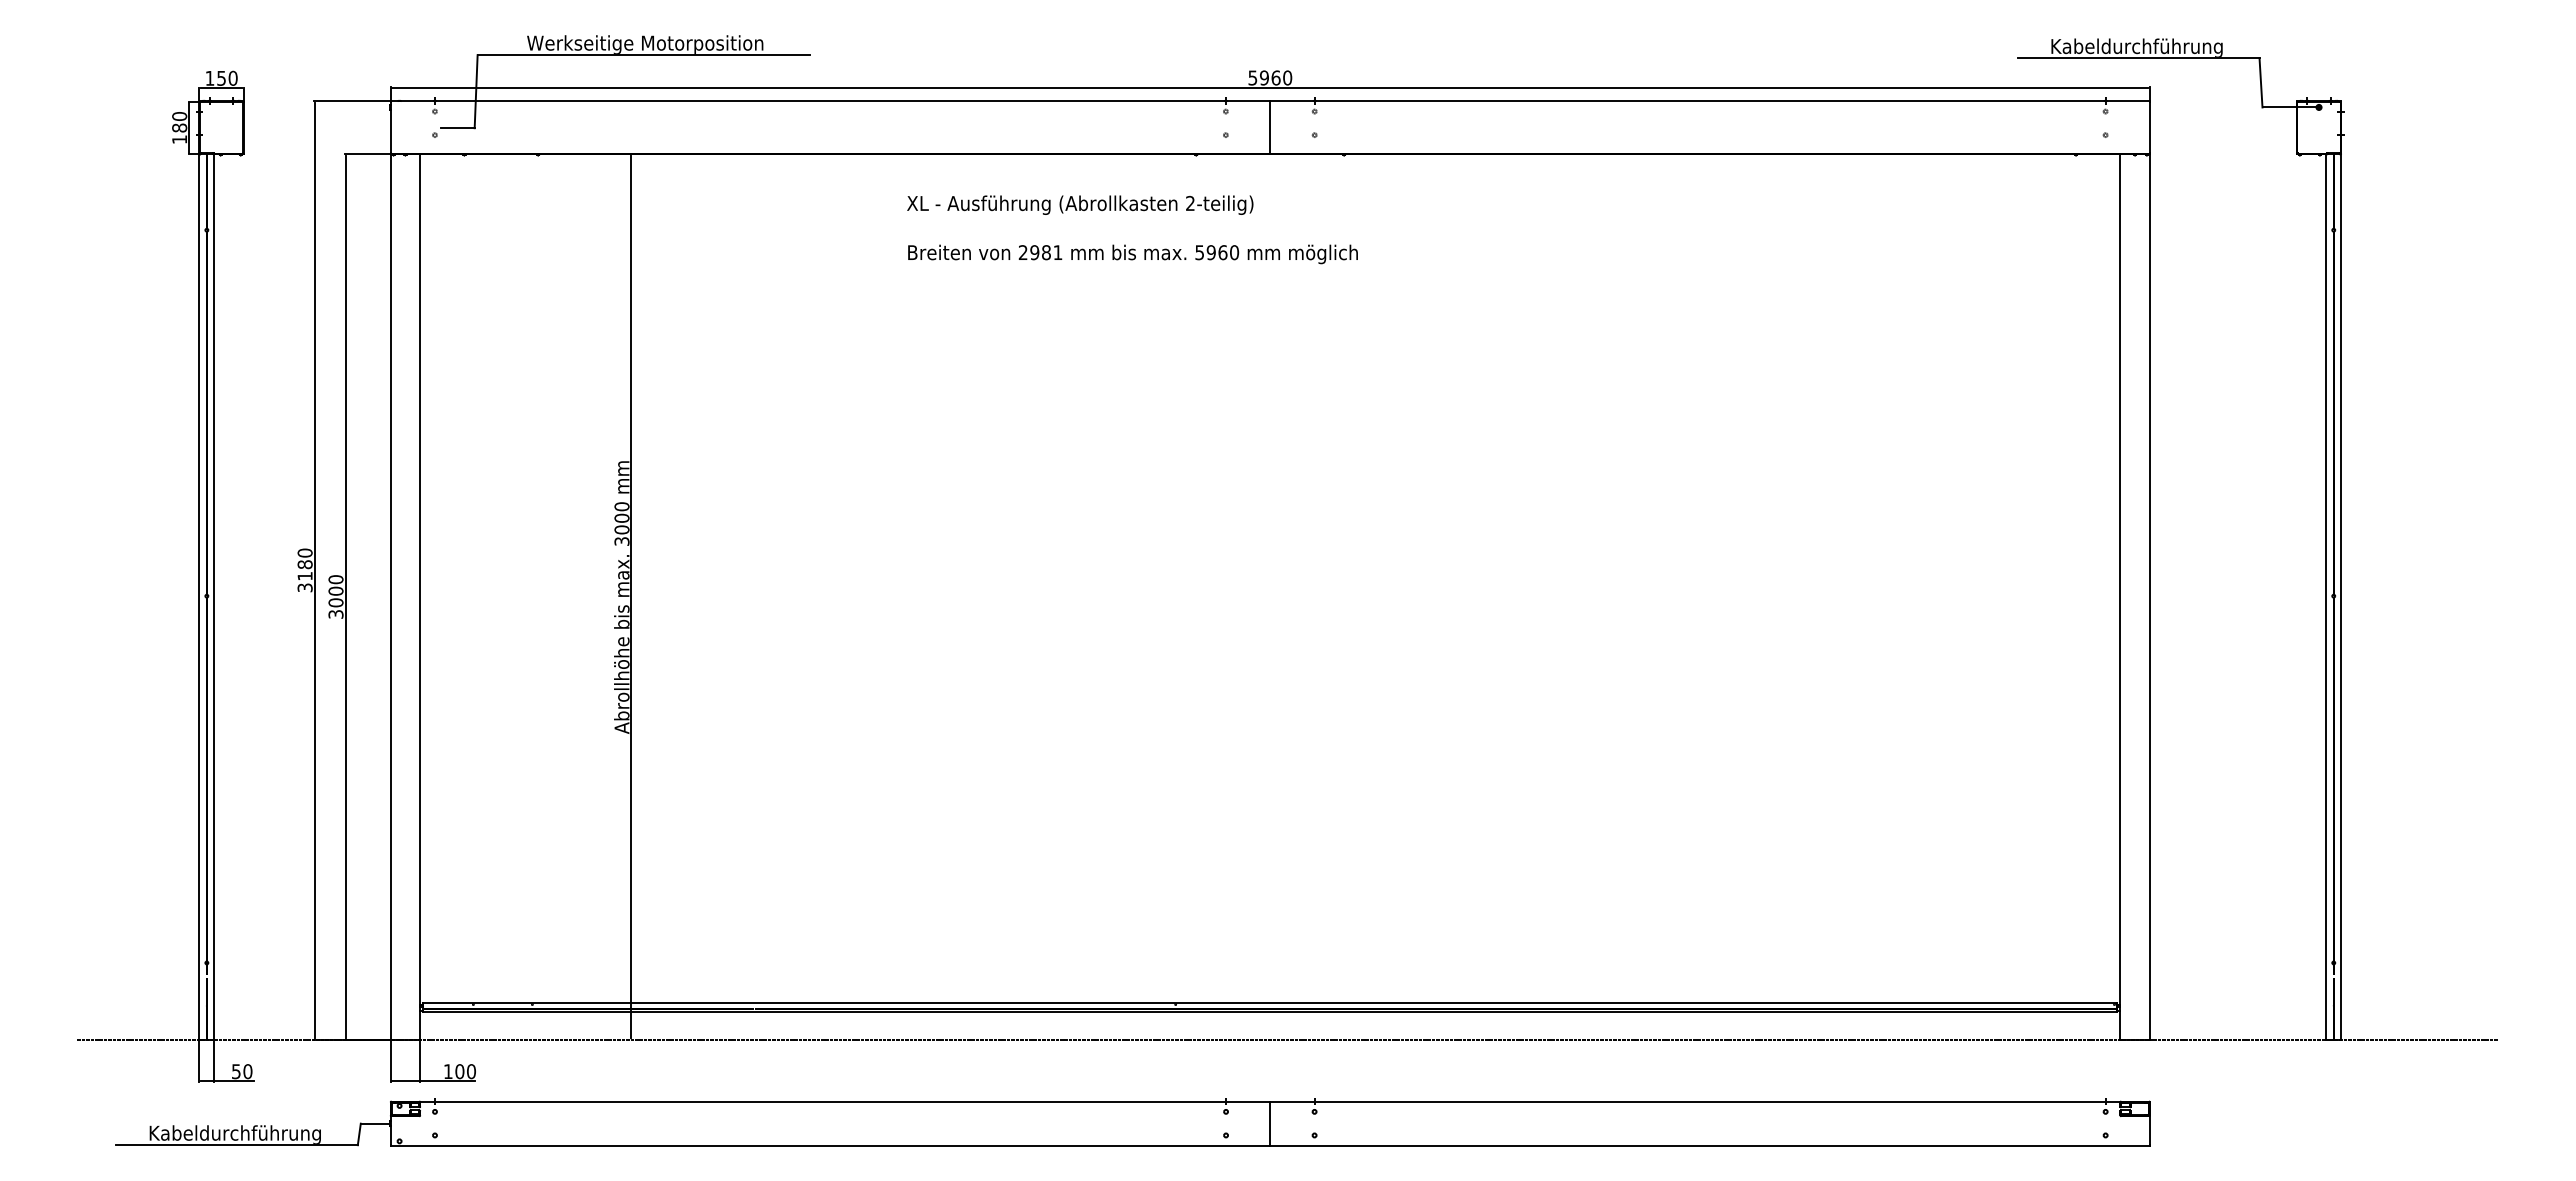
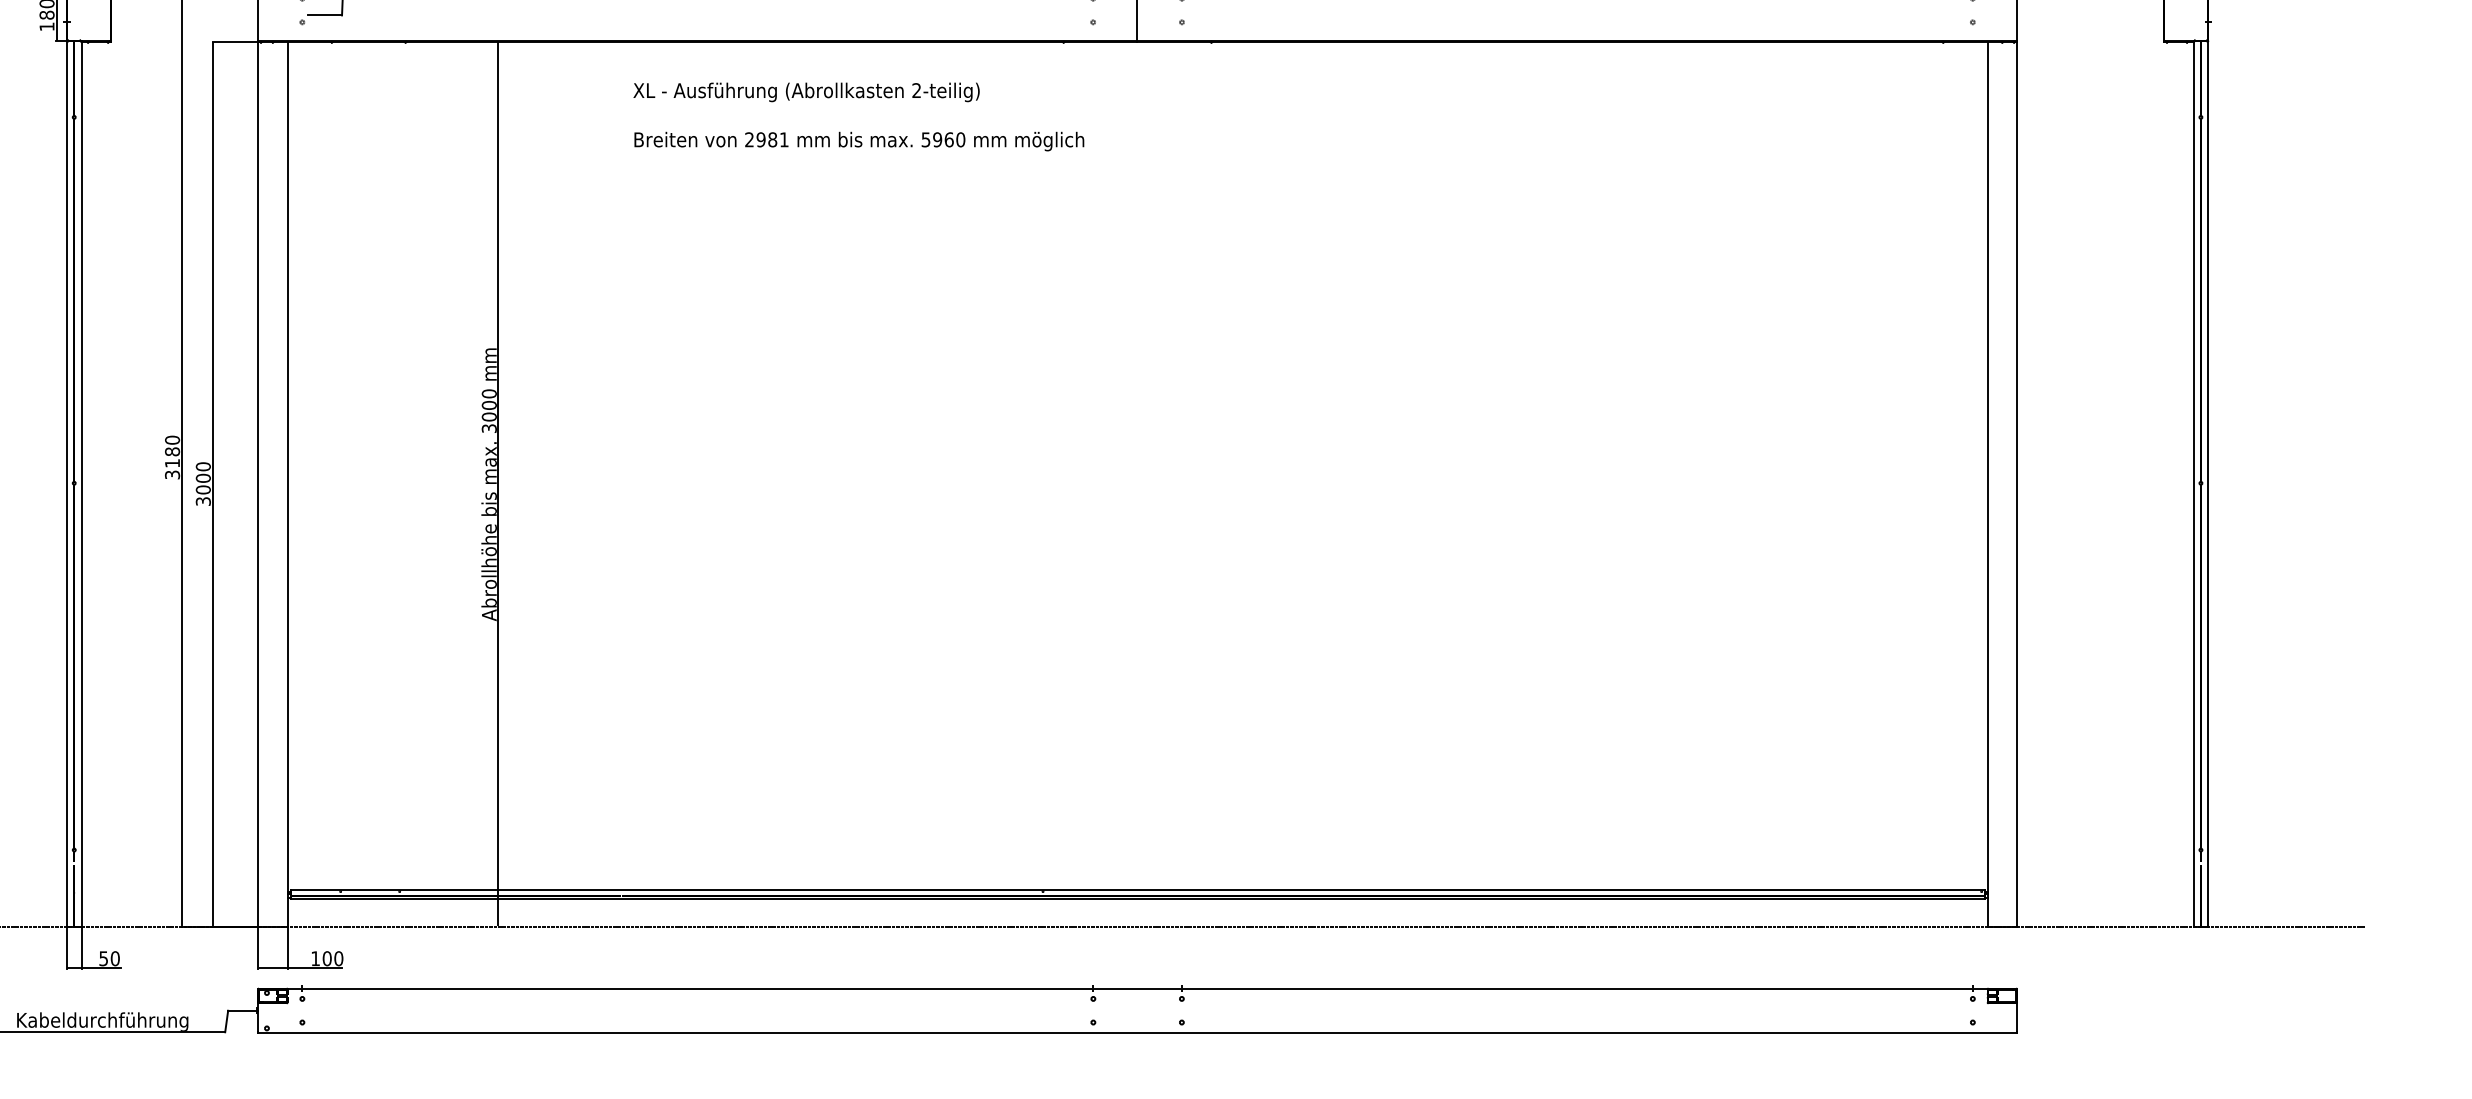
text: (1132, 229) -> (858, 116), moved
line: (1270, 1123) -> (1137, 1010), removed

